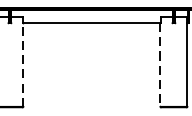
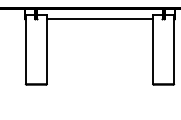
line: (22, 64) -> (46, 51), dashed -> solid
line: (160, 65) -> (153, 52), dashed -> solid

